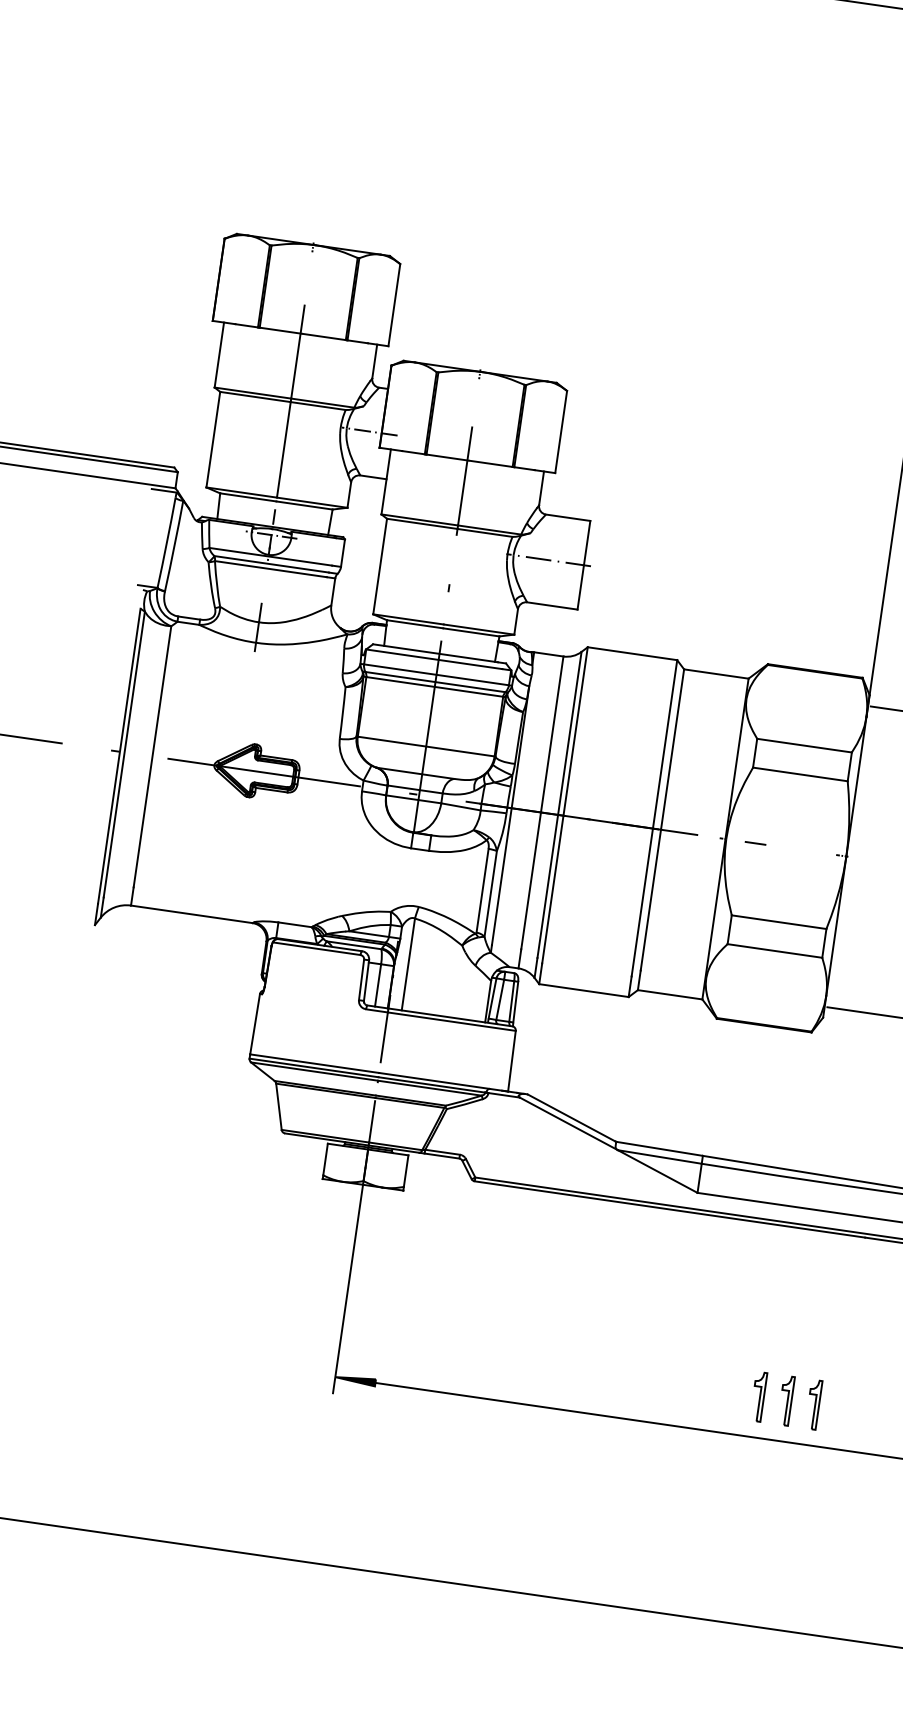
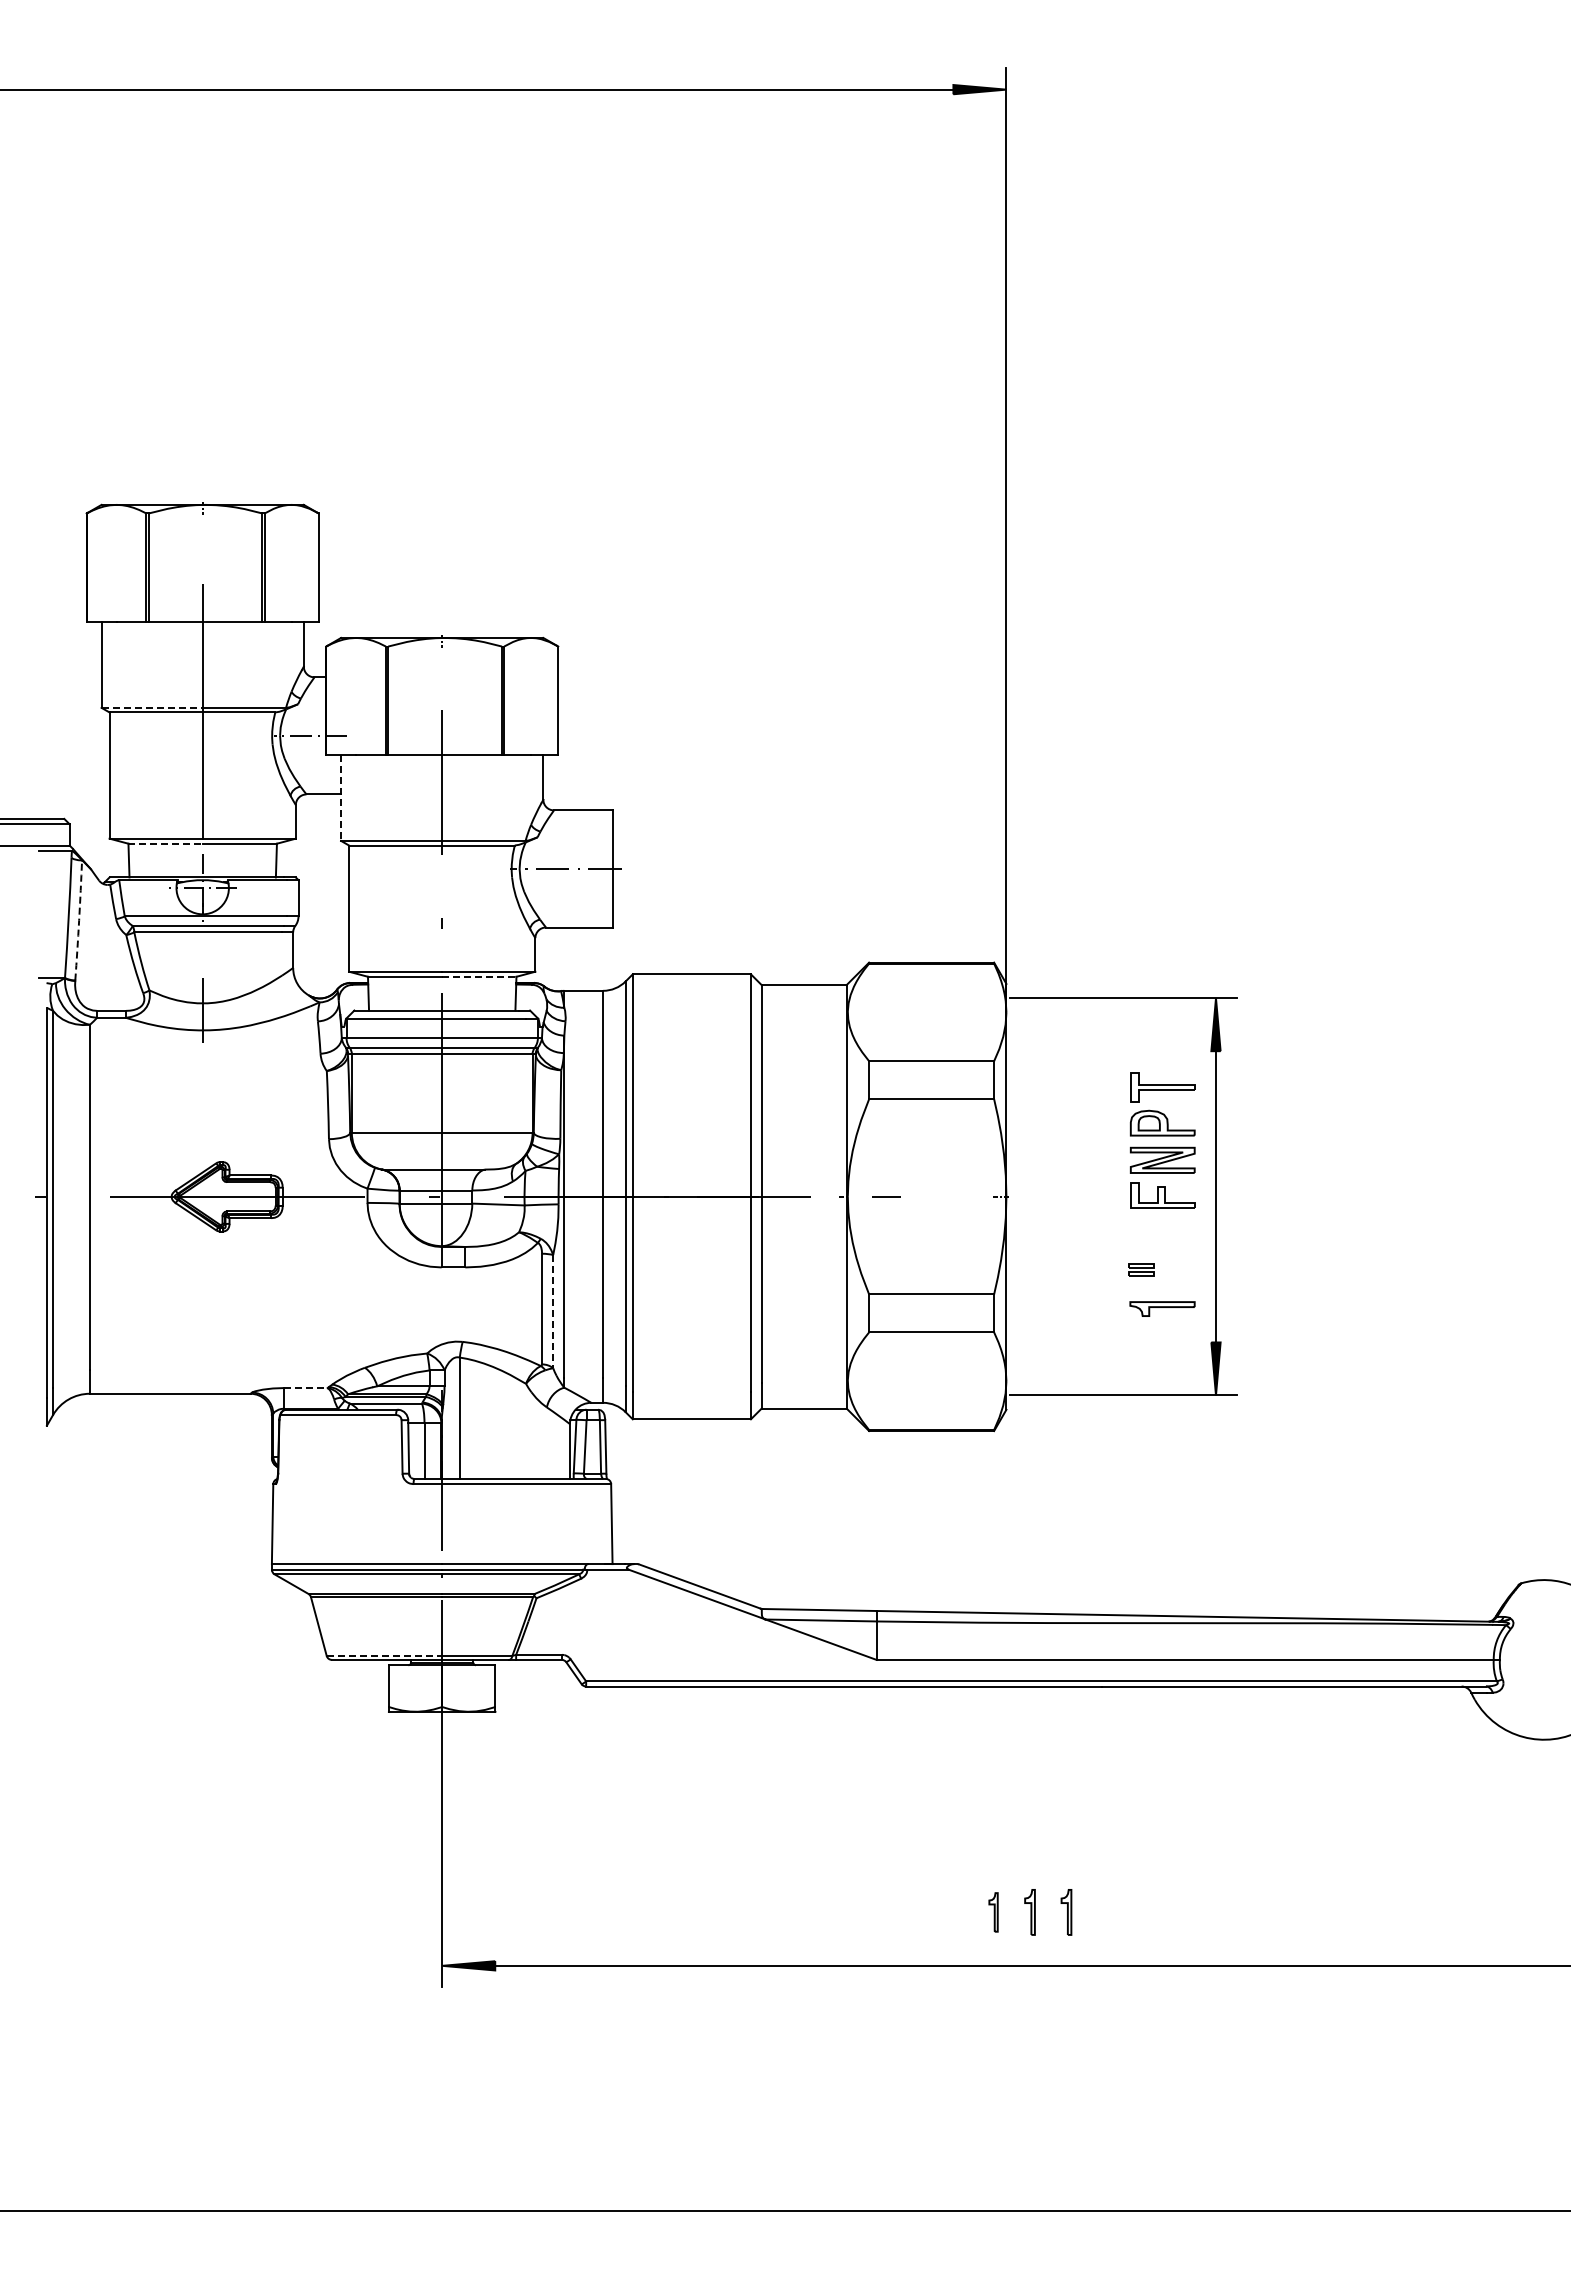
line: (253, 392) -> (152, 707), solid -> dashed
line: (386, 481) -> (341, 797), solid -> dashed
line: (249, 497) -> (166, 843), solid -> dashed
arc: (174, 546) -> (79, 920), solid -> dashed
line: (471, 632) -> (479, 976), solid -> dashed
line: (490, 893) -> (553, 1311), solid -> dashed
line: (294, 925) -> (305, 1388), solid -> dashed
line: (325, 1135) -> (384, 1655), solid -> dashed
part: (758, 1396) -> (993, 1912), size x0.6
part: (785, 1400) -> (1029, 1912), size x0.7
part: (813, 1404) -> (1066, 1912), size x0.7

